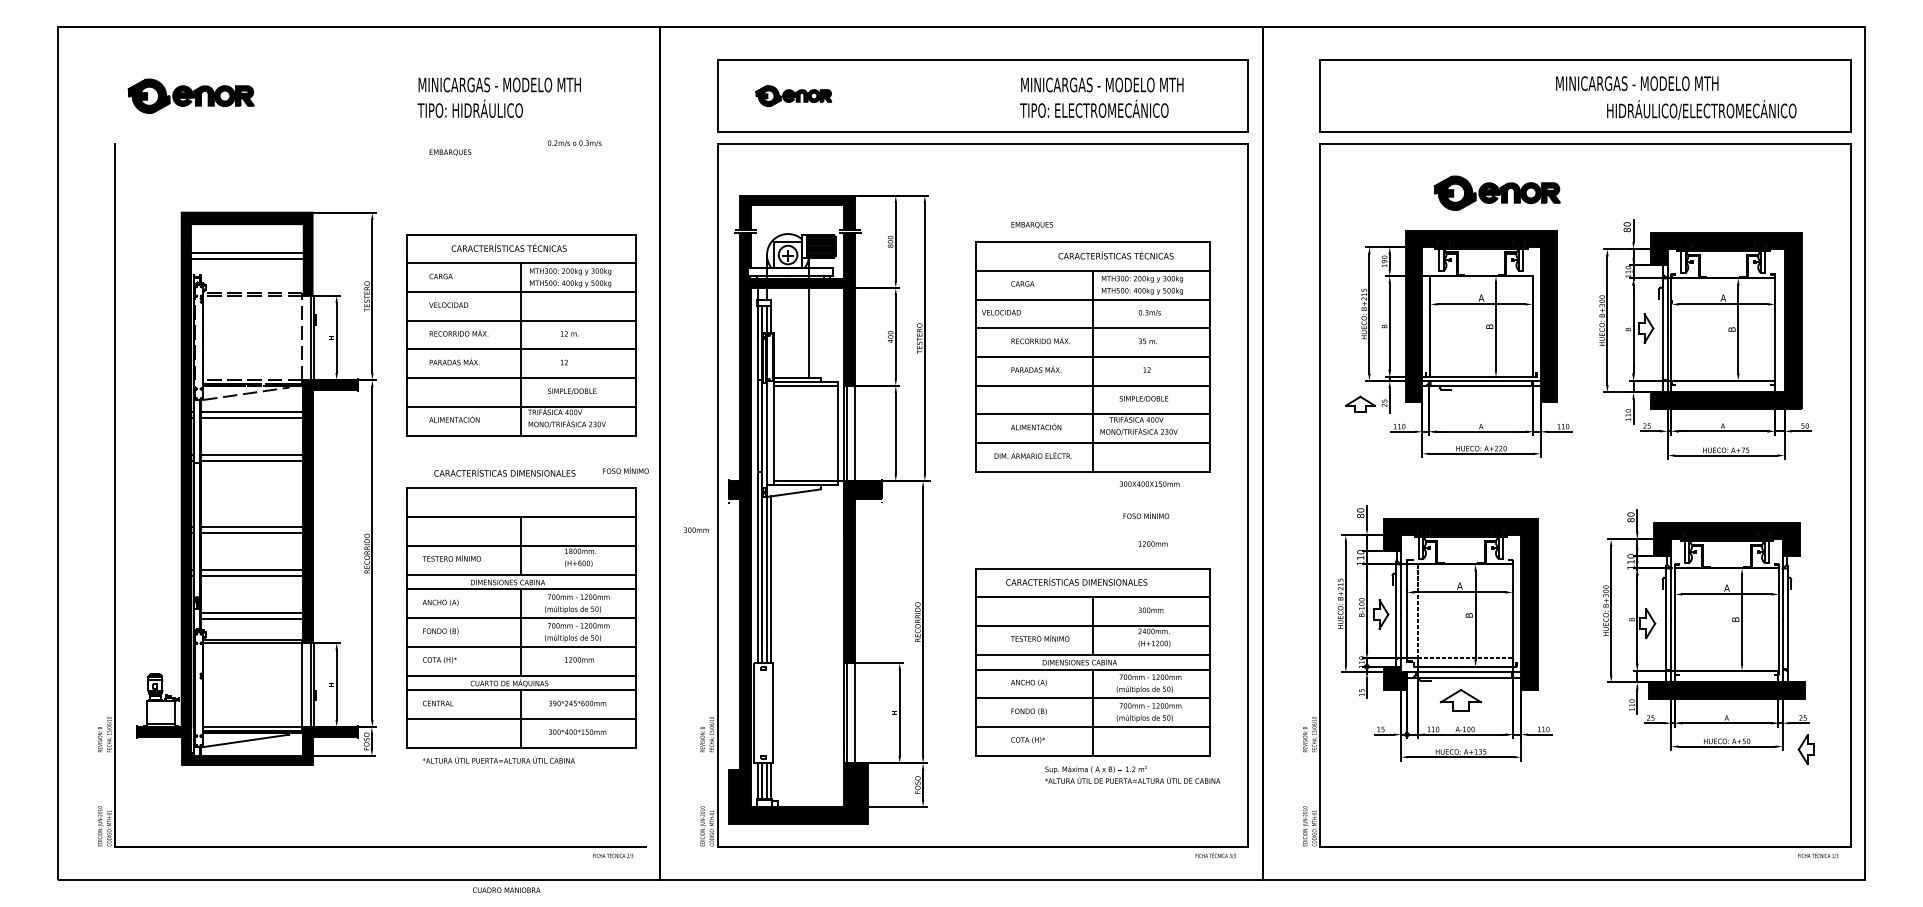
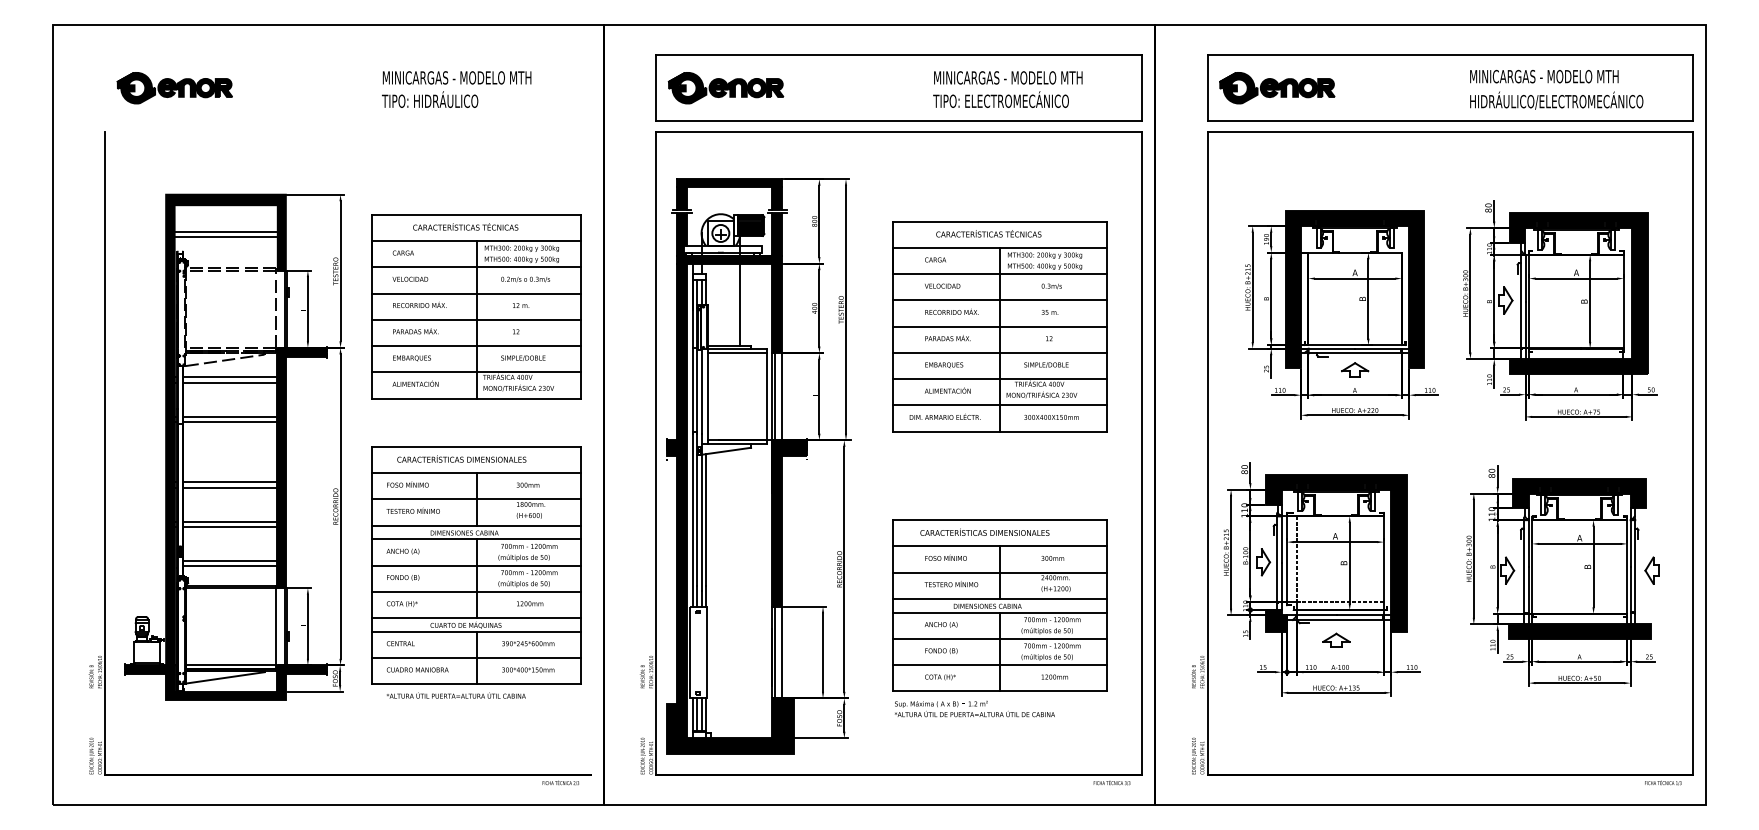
text: (1637, 83) -> (1544, 76), moved
part: (793, 95) -> (725, 87), size x1.67
text: (574, 143) -> (525, 279), moved
text: (450, 152) -> (412, 358), moved
part: (1496, 192) -> (1276, 87), moved
text: (1031, 225) -> (943, 365), moved
text: (1115, 255) -> (988, 233), moved
text: (1001, 312) -> (942, 286), moved
part: (1360, 403) -> (1355, 369), moved
text: (625, 470) -> (407, 484), moved
text: (504, 472) -> (461, 458), moved
text: (1149, 483) -> (1051, 416), moved
text: (1146, 515) -> (946, 557), moved
text: (696, 529) -> (528, 484), moved
text: (1153, 543) -> (1055, 676), moved
part: (1460, 699) -> (1335, 640), size x0.71
part: (1805, 749) -> (1651, 570), moved
text: (1132, 774) -> (974, 708), moved
text: (506, 889) -> (417, 669), moved

